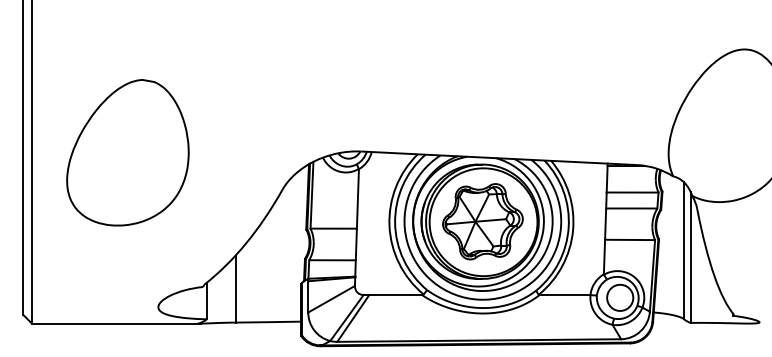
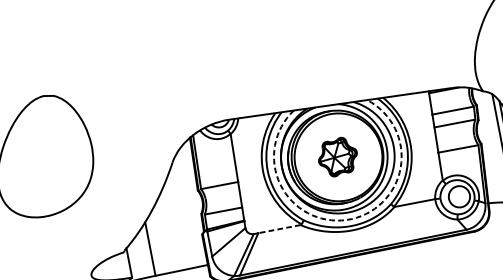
part: (482, 221) -> (337, 156), size x0.6
line: (395, 295) -> (279, 229), solid -> dashed
arc: (479, 299) -> (347, 219), solid -> dashed

